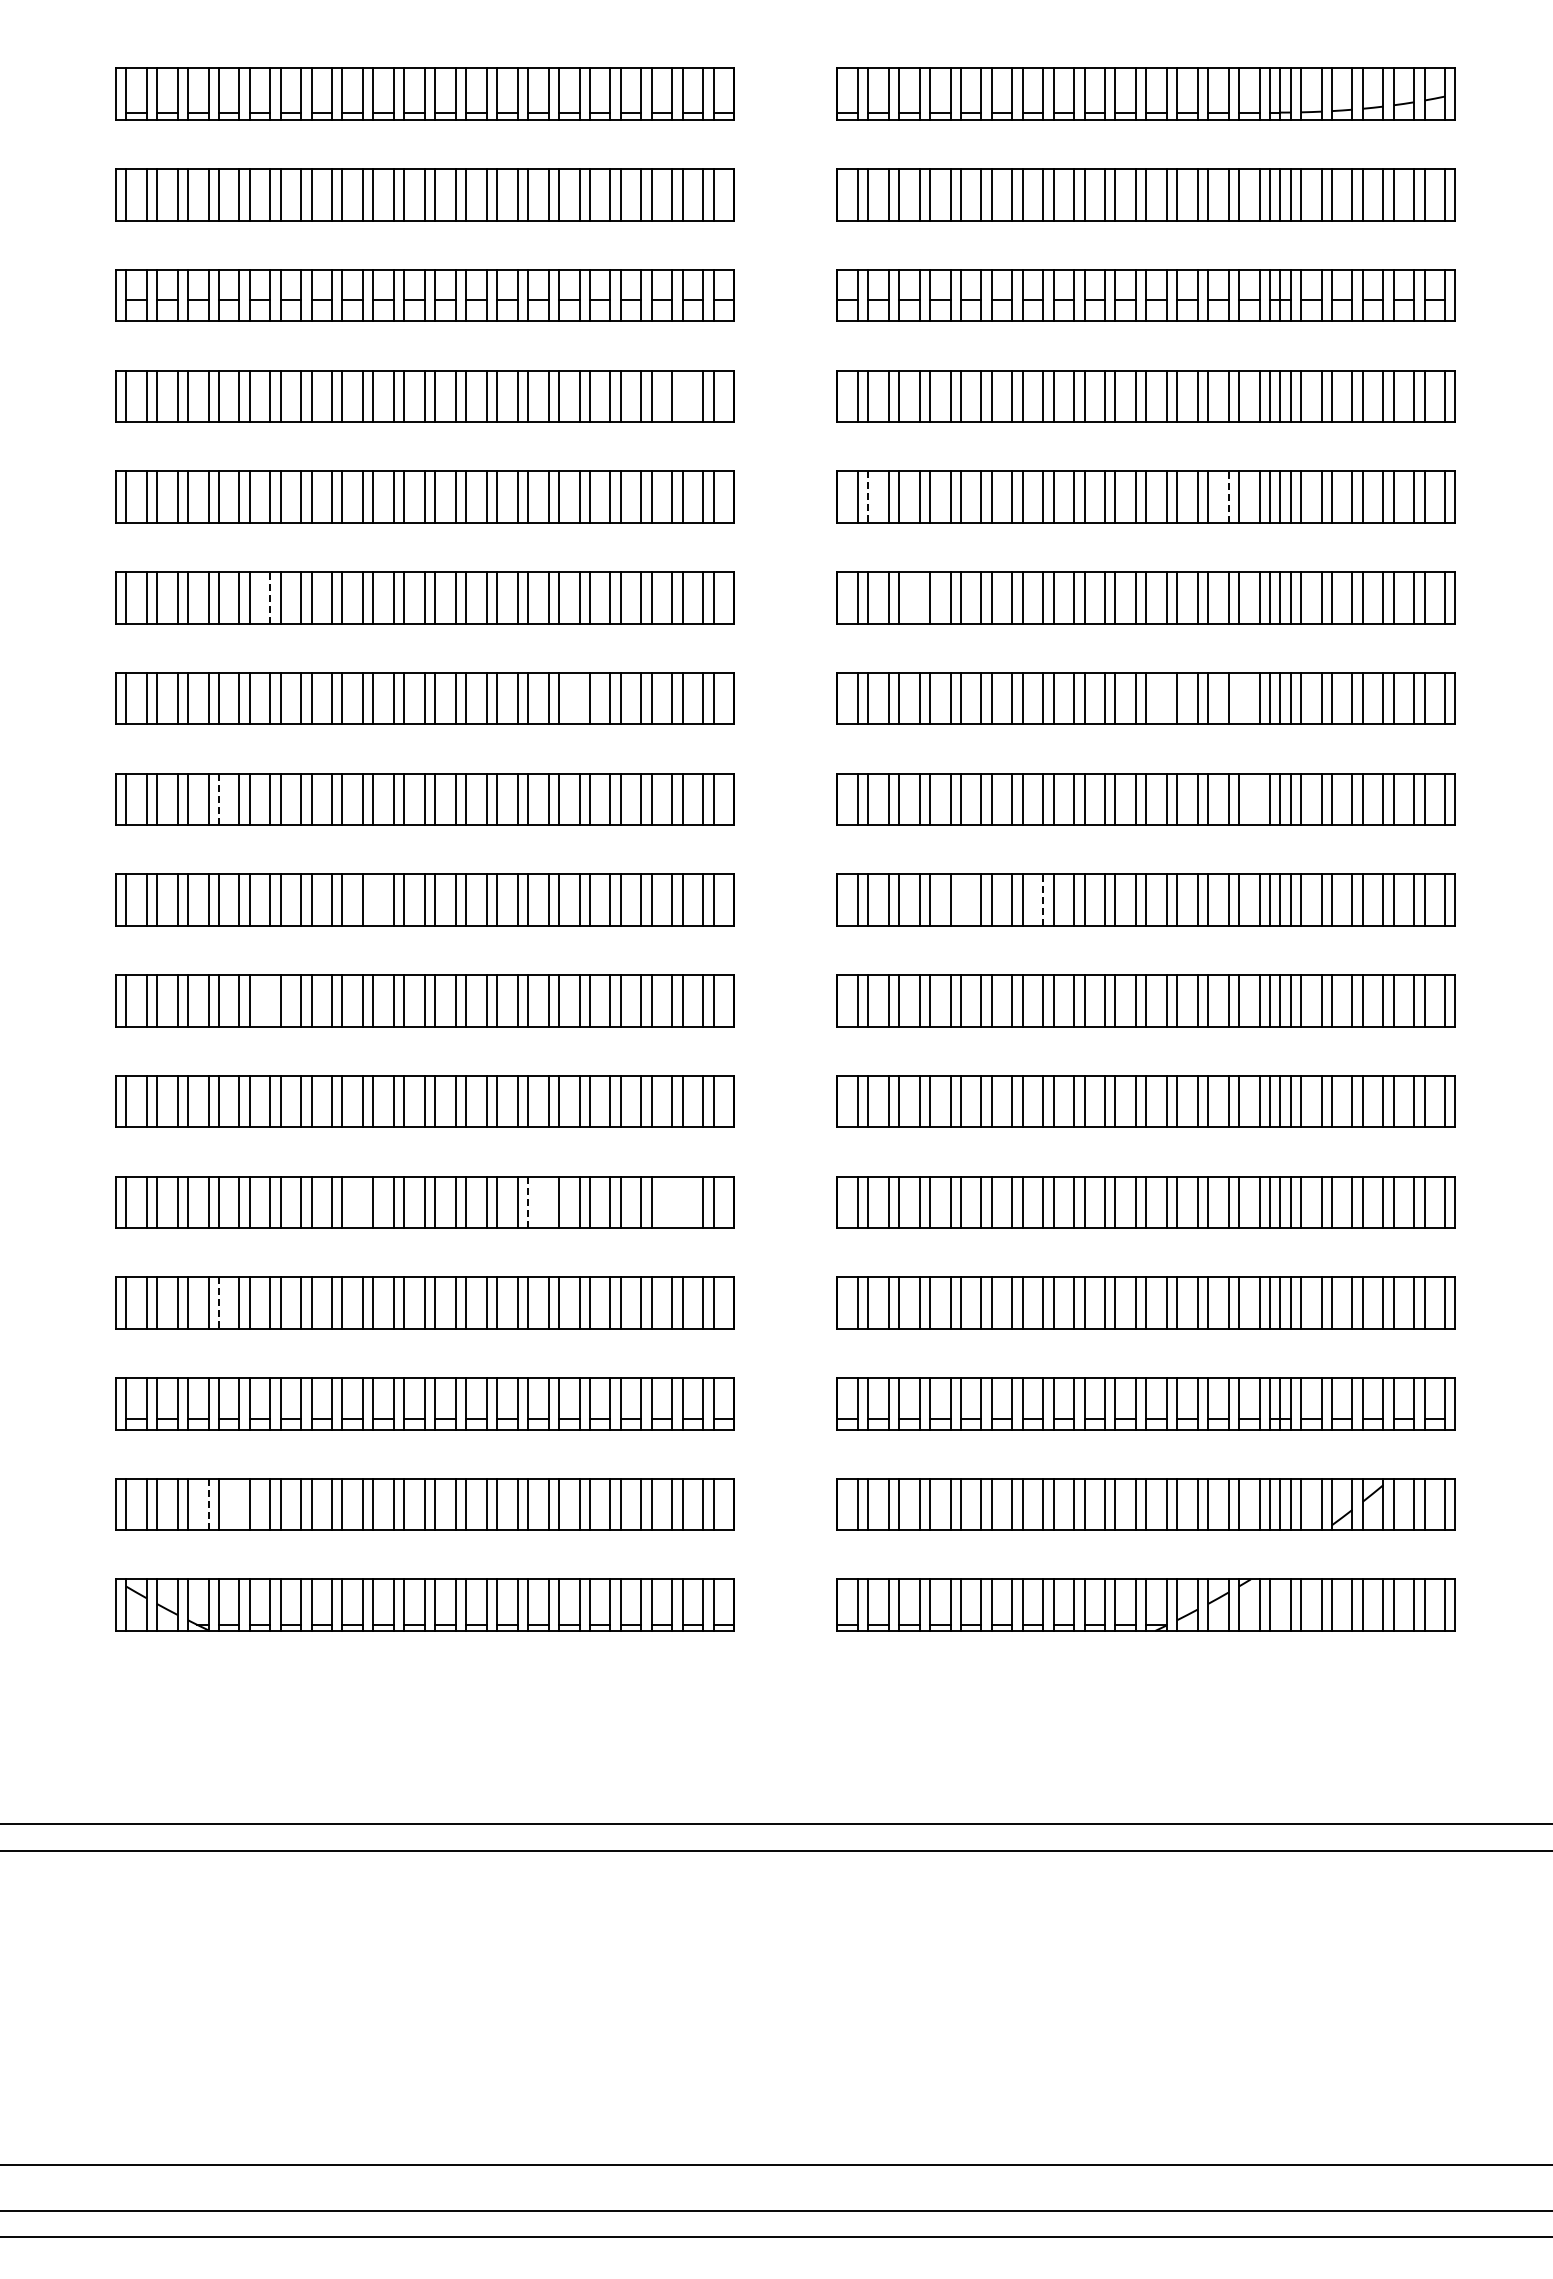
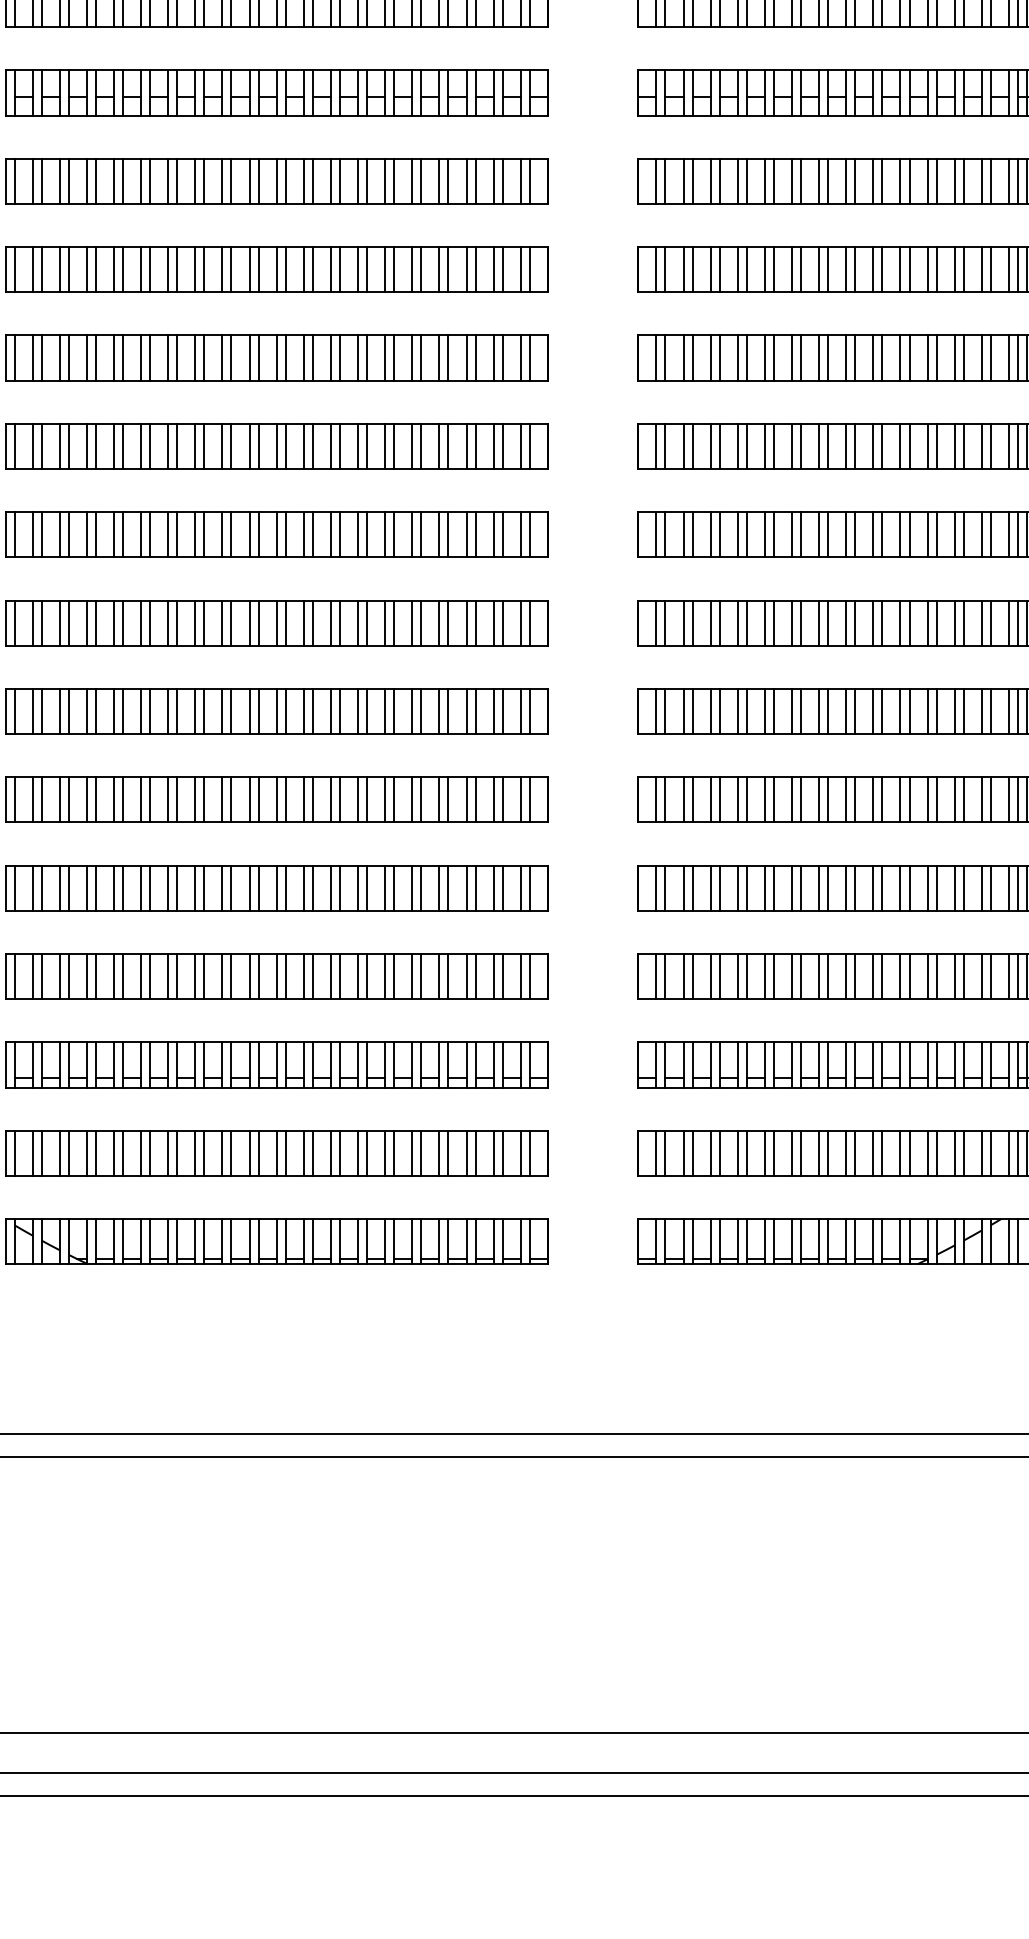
line: (682, 396) -> (502, 181), added
line: (868, 497) -> (665, 270), dashed -> solid
line: (1228, 497) -> (981, 270), dashed -> solid
line: (270, 597) -> (141, 357), dashed -> solid
line: (919, 597) -> (710, 357), added
line: (579, 698) -> (412, 446), added
line: (1166, 698) -> (927, 446), added
line: (1239, 698) -> (991, 446), added
line: (218, 799) -> (95, 534), dashed -> solid
line: (1259, 799) -> (1008, 534), added
line: (373, 899) -> (231, 622), added
line: (960, 899) -> (746, 622), added
line: (1043, 900) -> (819, 623), dashed -> solid
line: (270, 1000) -> (141, 711), added
line: (363, 1202) -> (222, 888), added
line: (528, 1202) -> (367, 888), dashed -> solid
line: (548, 1202) -> (385, 888), added
line: (672, 1202) -> (493, 888), added
line: (682, 1202) -> (502, 888), added
line: (218, 1303) -> (95, 977), dashed -> solid
line: (208, 1504) -> (86, 1153), dashed -> solid
line: (239, 1504) -> (114, 1153), added

